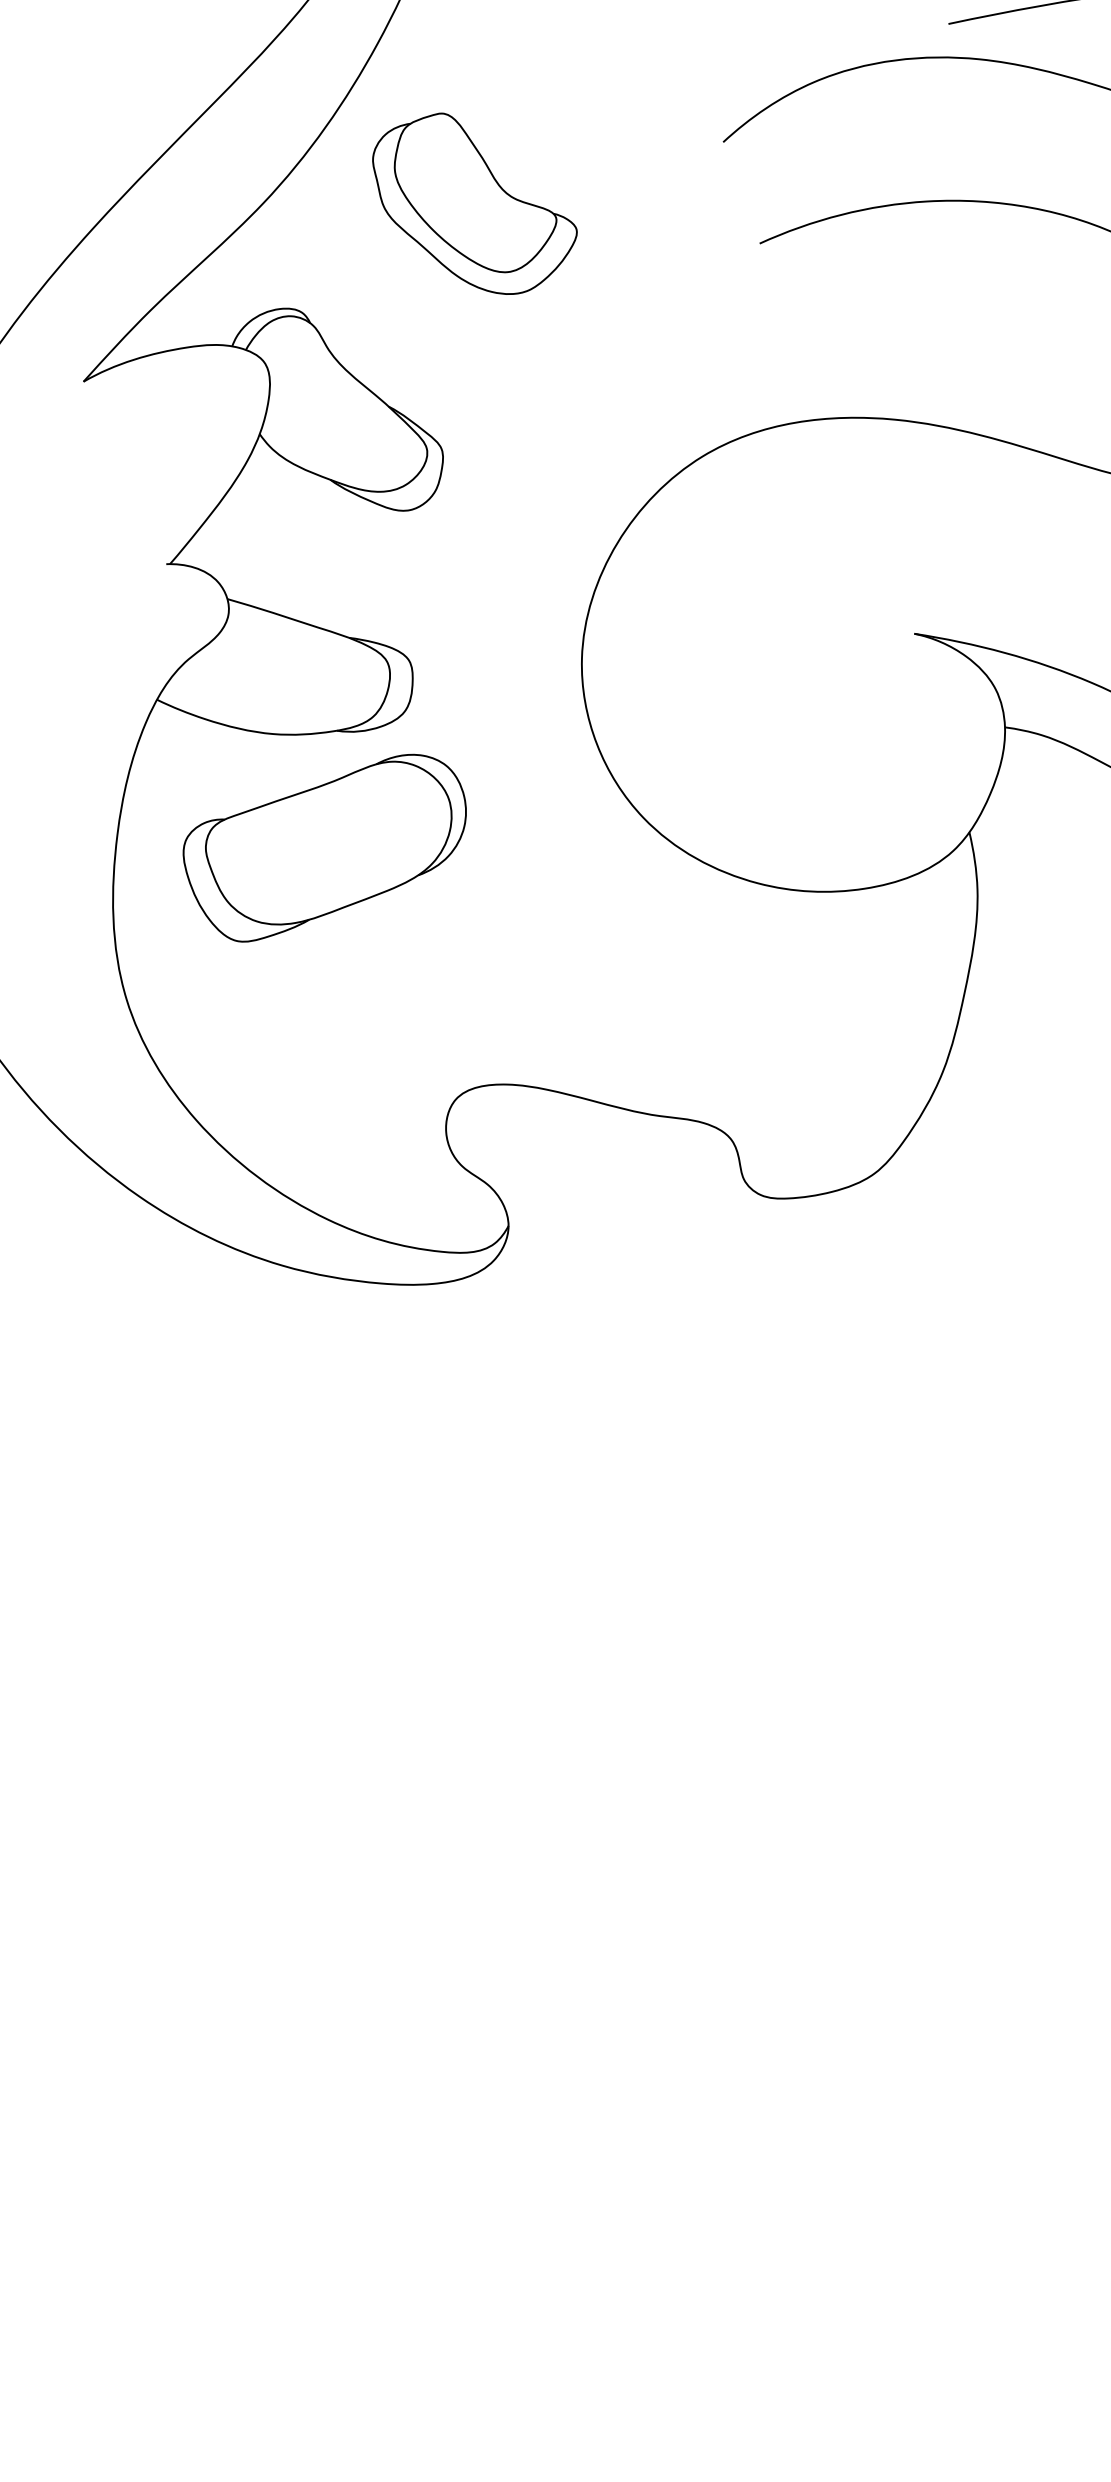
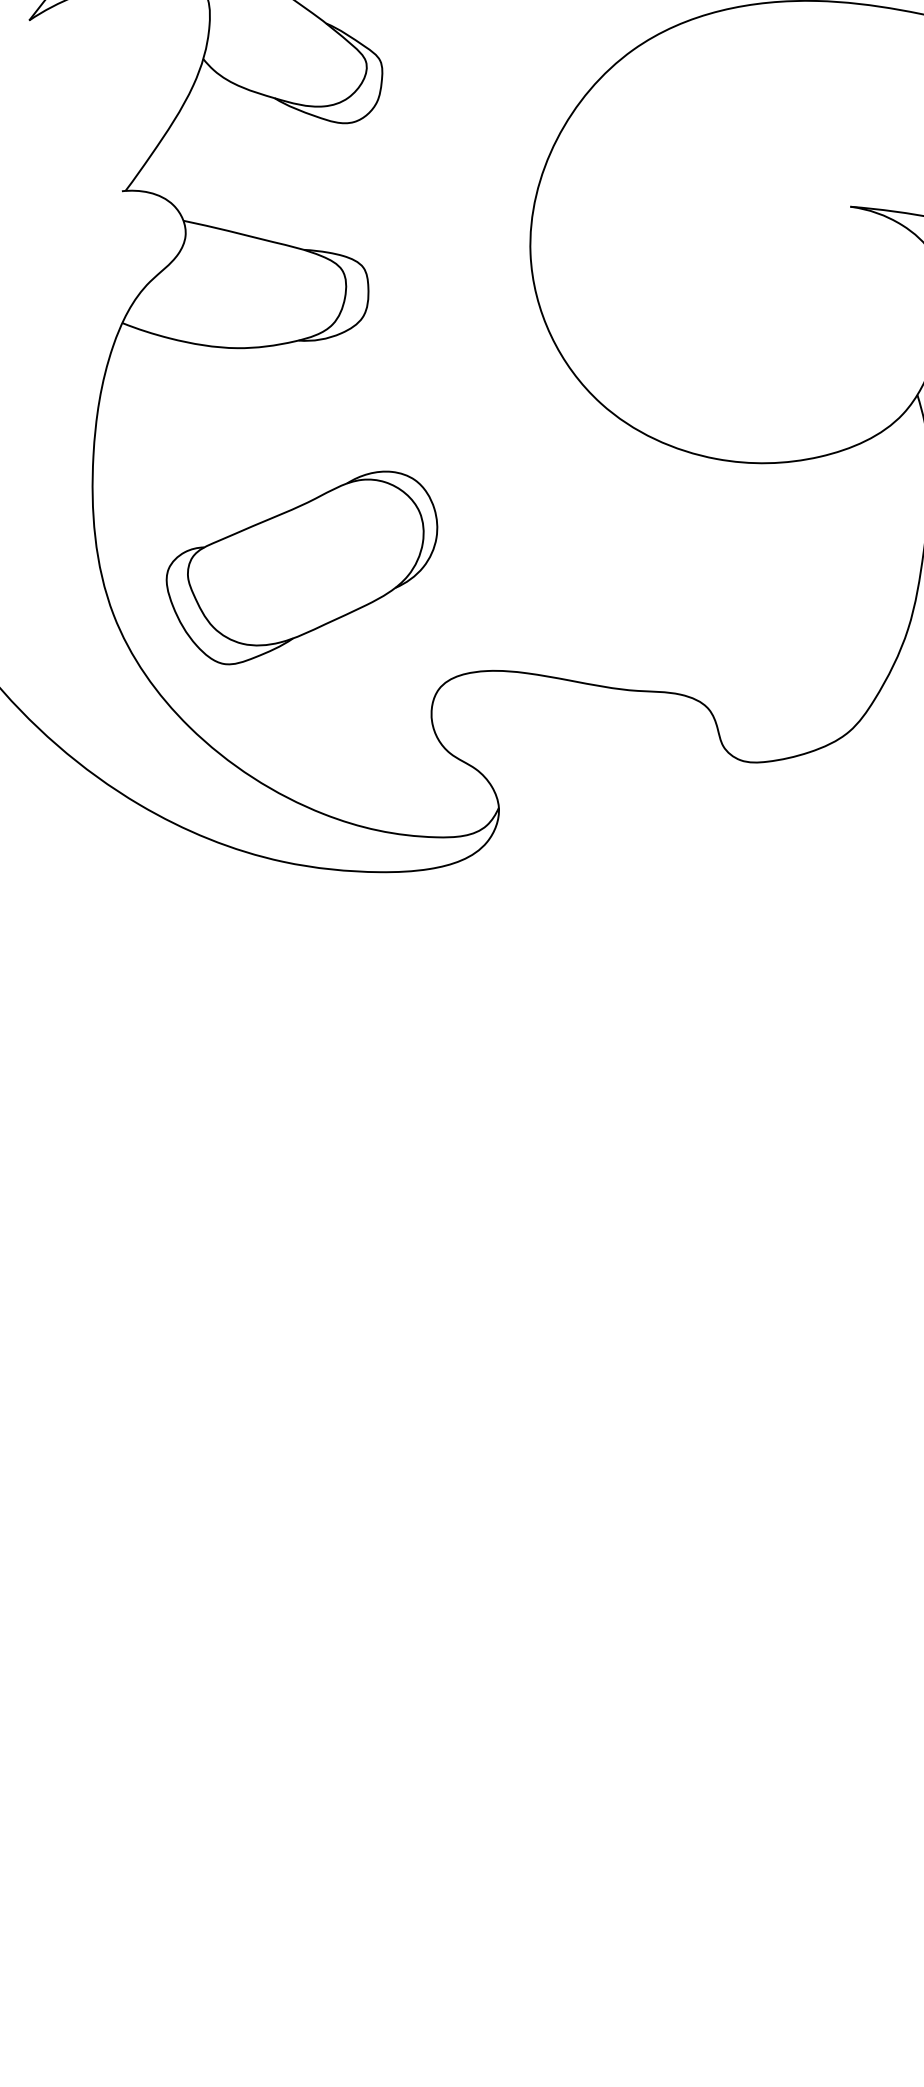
part: (324, 847) -> (302, 567), moved

